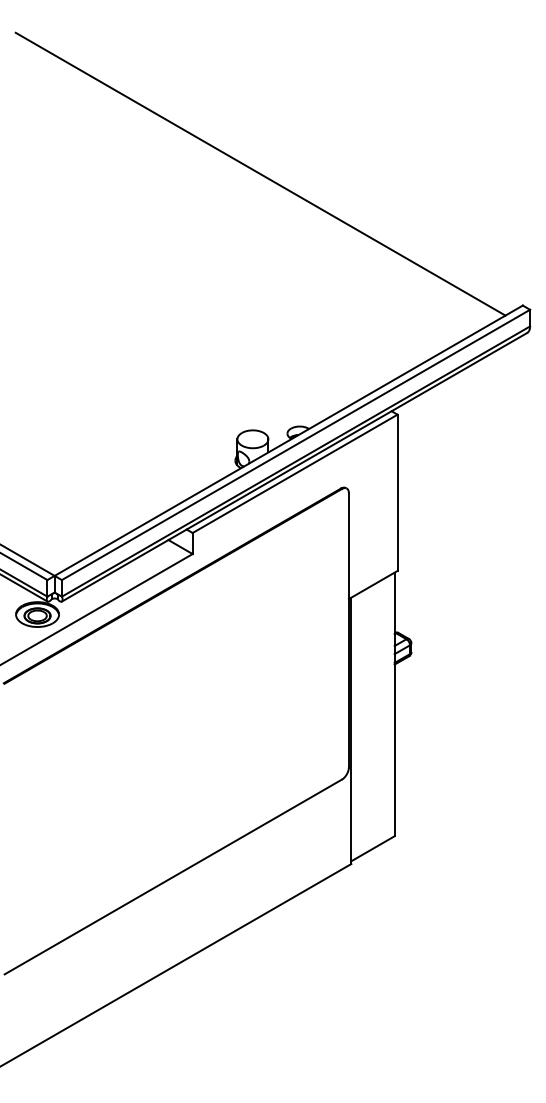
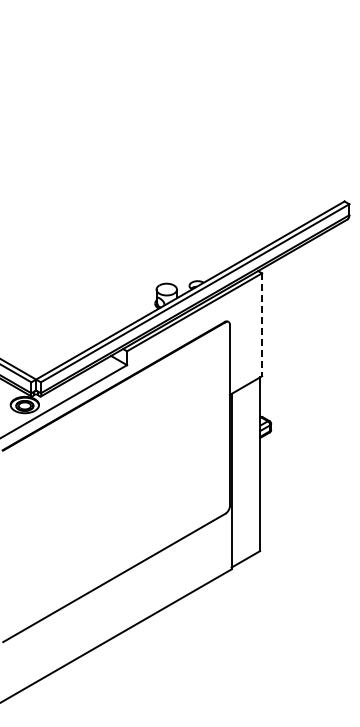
line: (260, 173) -> (171, 114), removed
line: (398, 493) -> (262, 325), solid -> dashed

